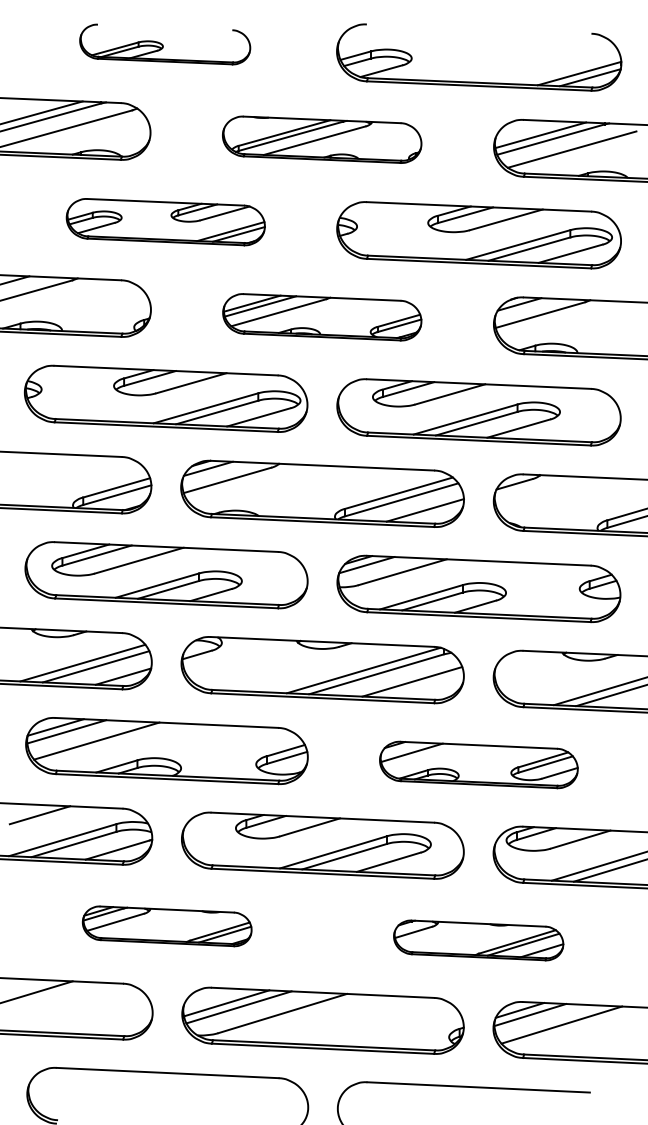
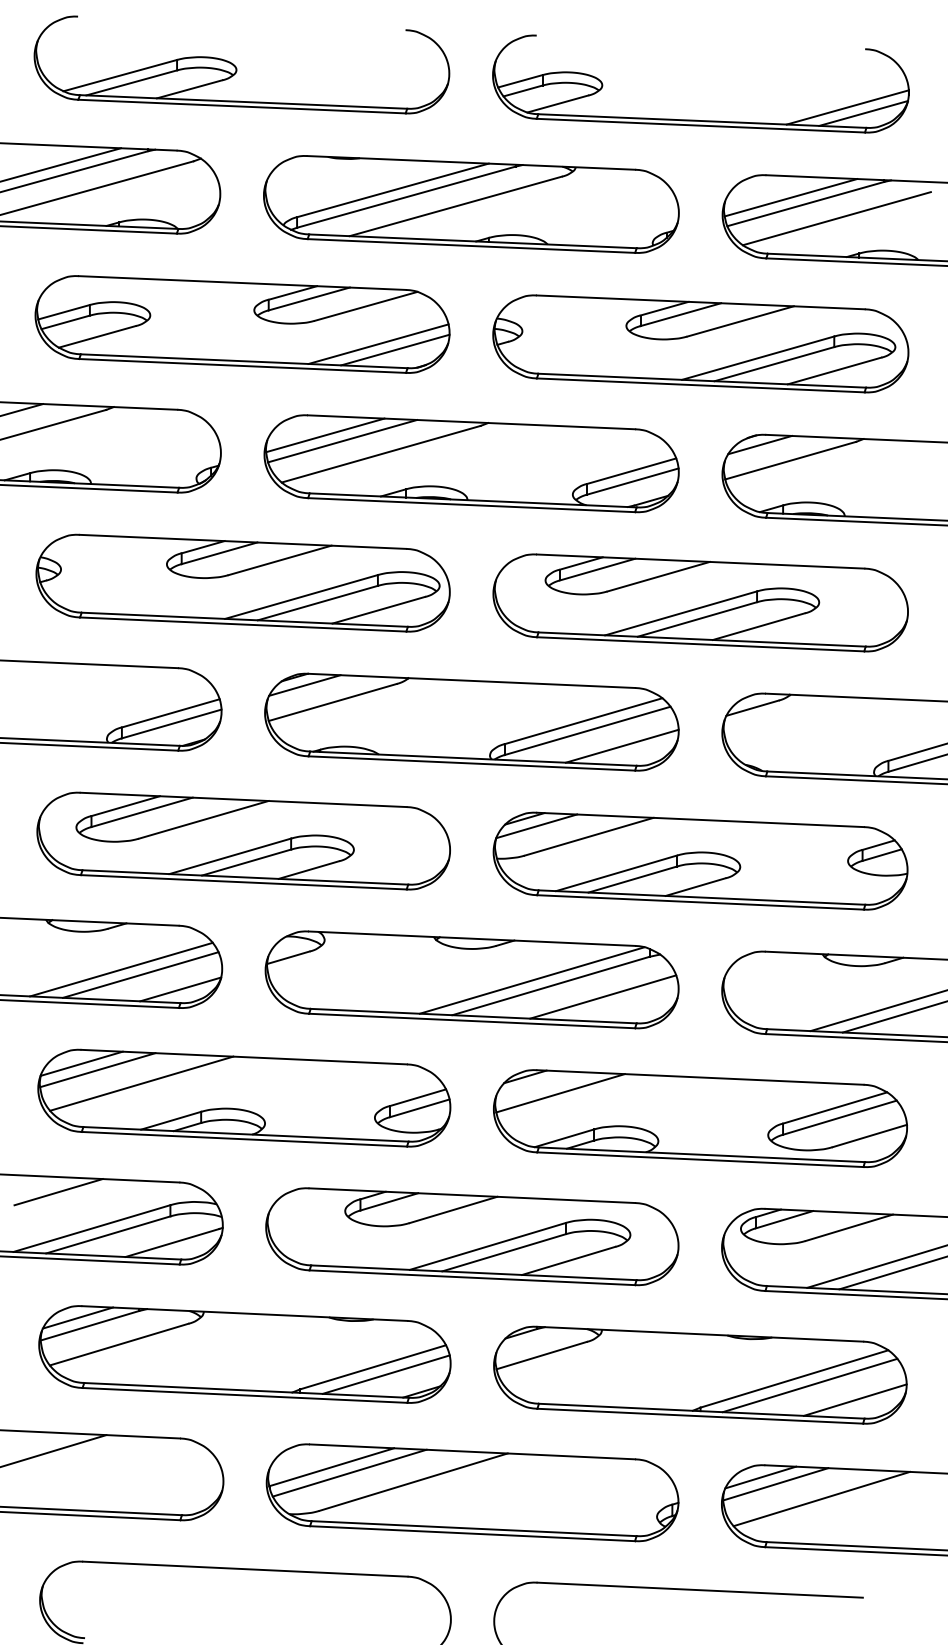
part: (164, 44) -> (240, 64), size x1.67
part: (321, 139) -> (470, 203), size x1.43
part: (165, 222) -> (242, 325), size x1.43
part: (321, 317) -> (470, 464), size x1.43
part: (478, 764) -> (699, 1117), size x1.43
part: (166, 926) -> (243, 1354), size x1.67
part: (478, 940) -> (699, 1375), size x1.67

